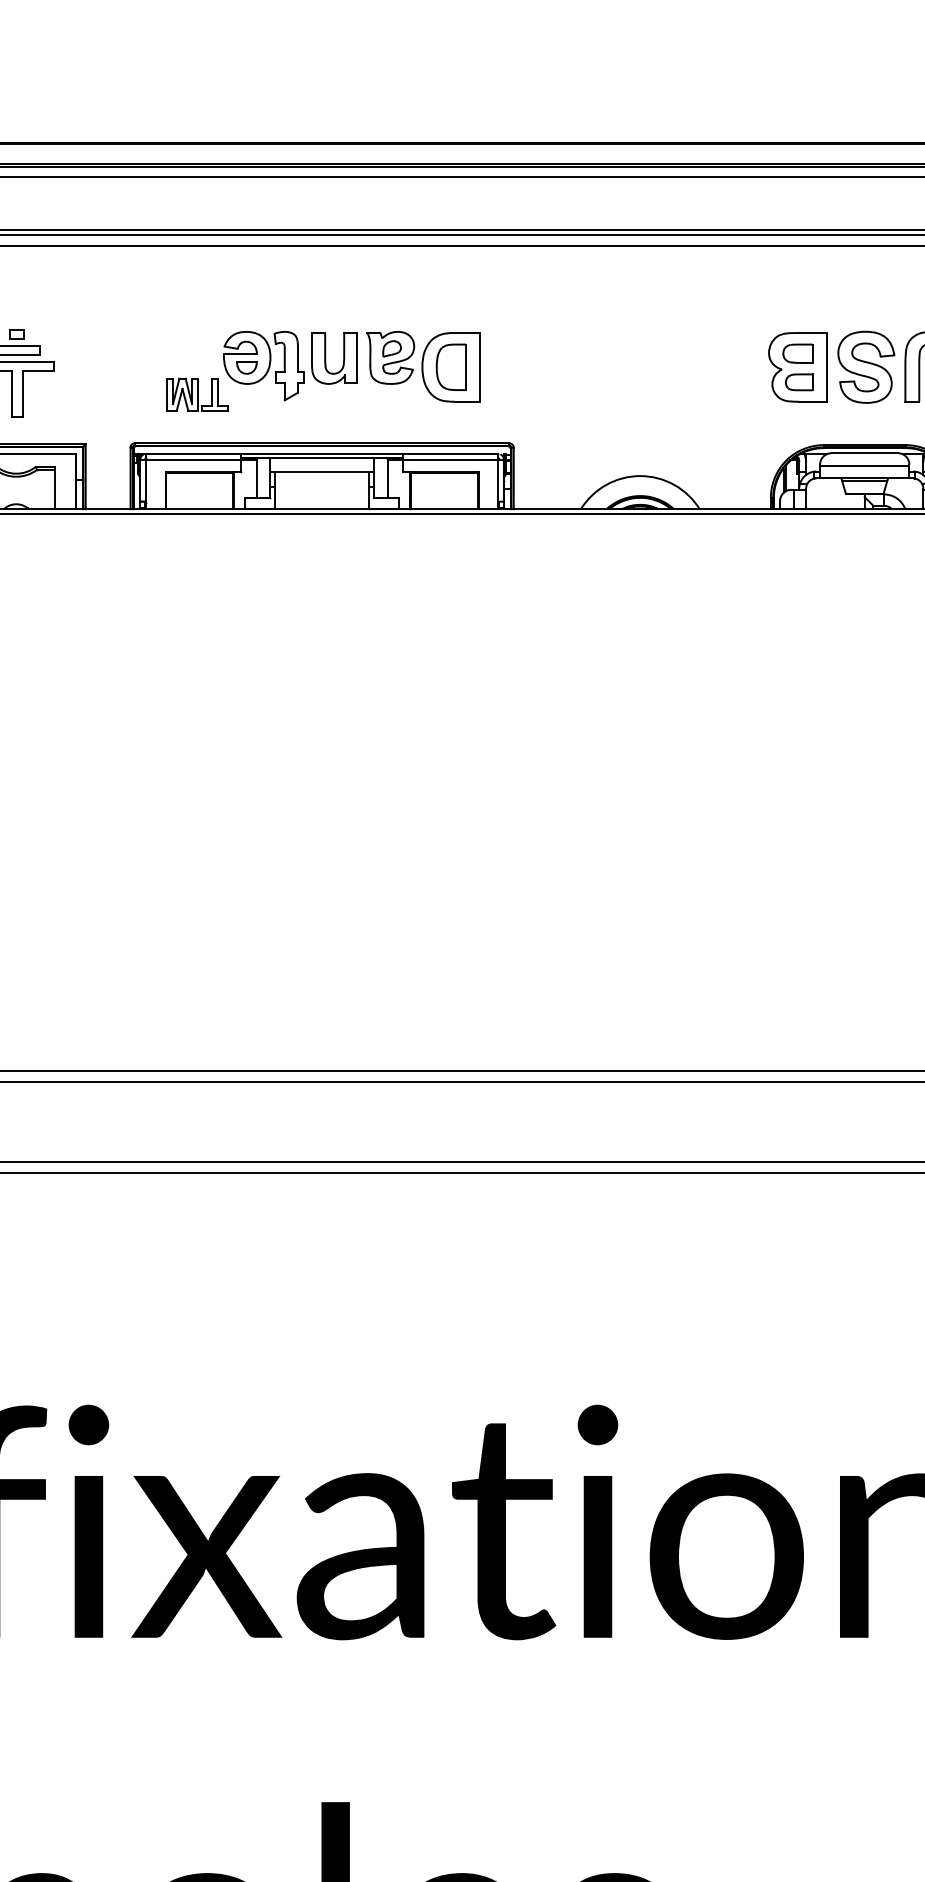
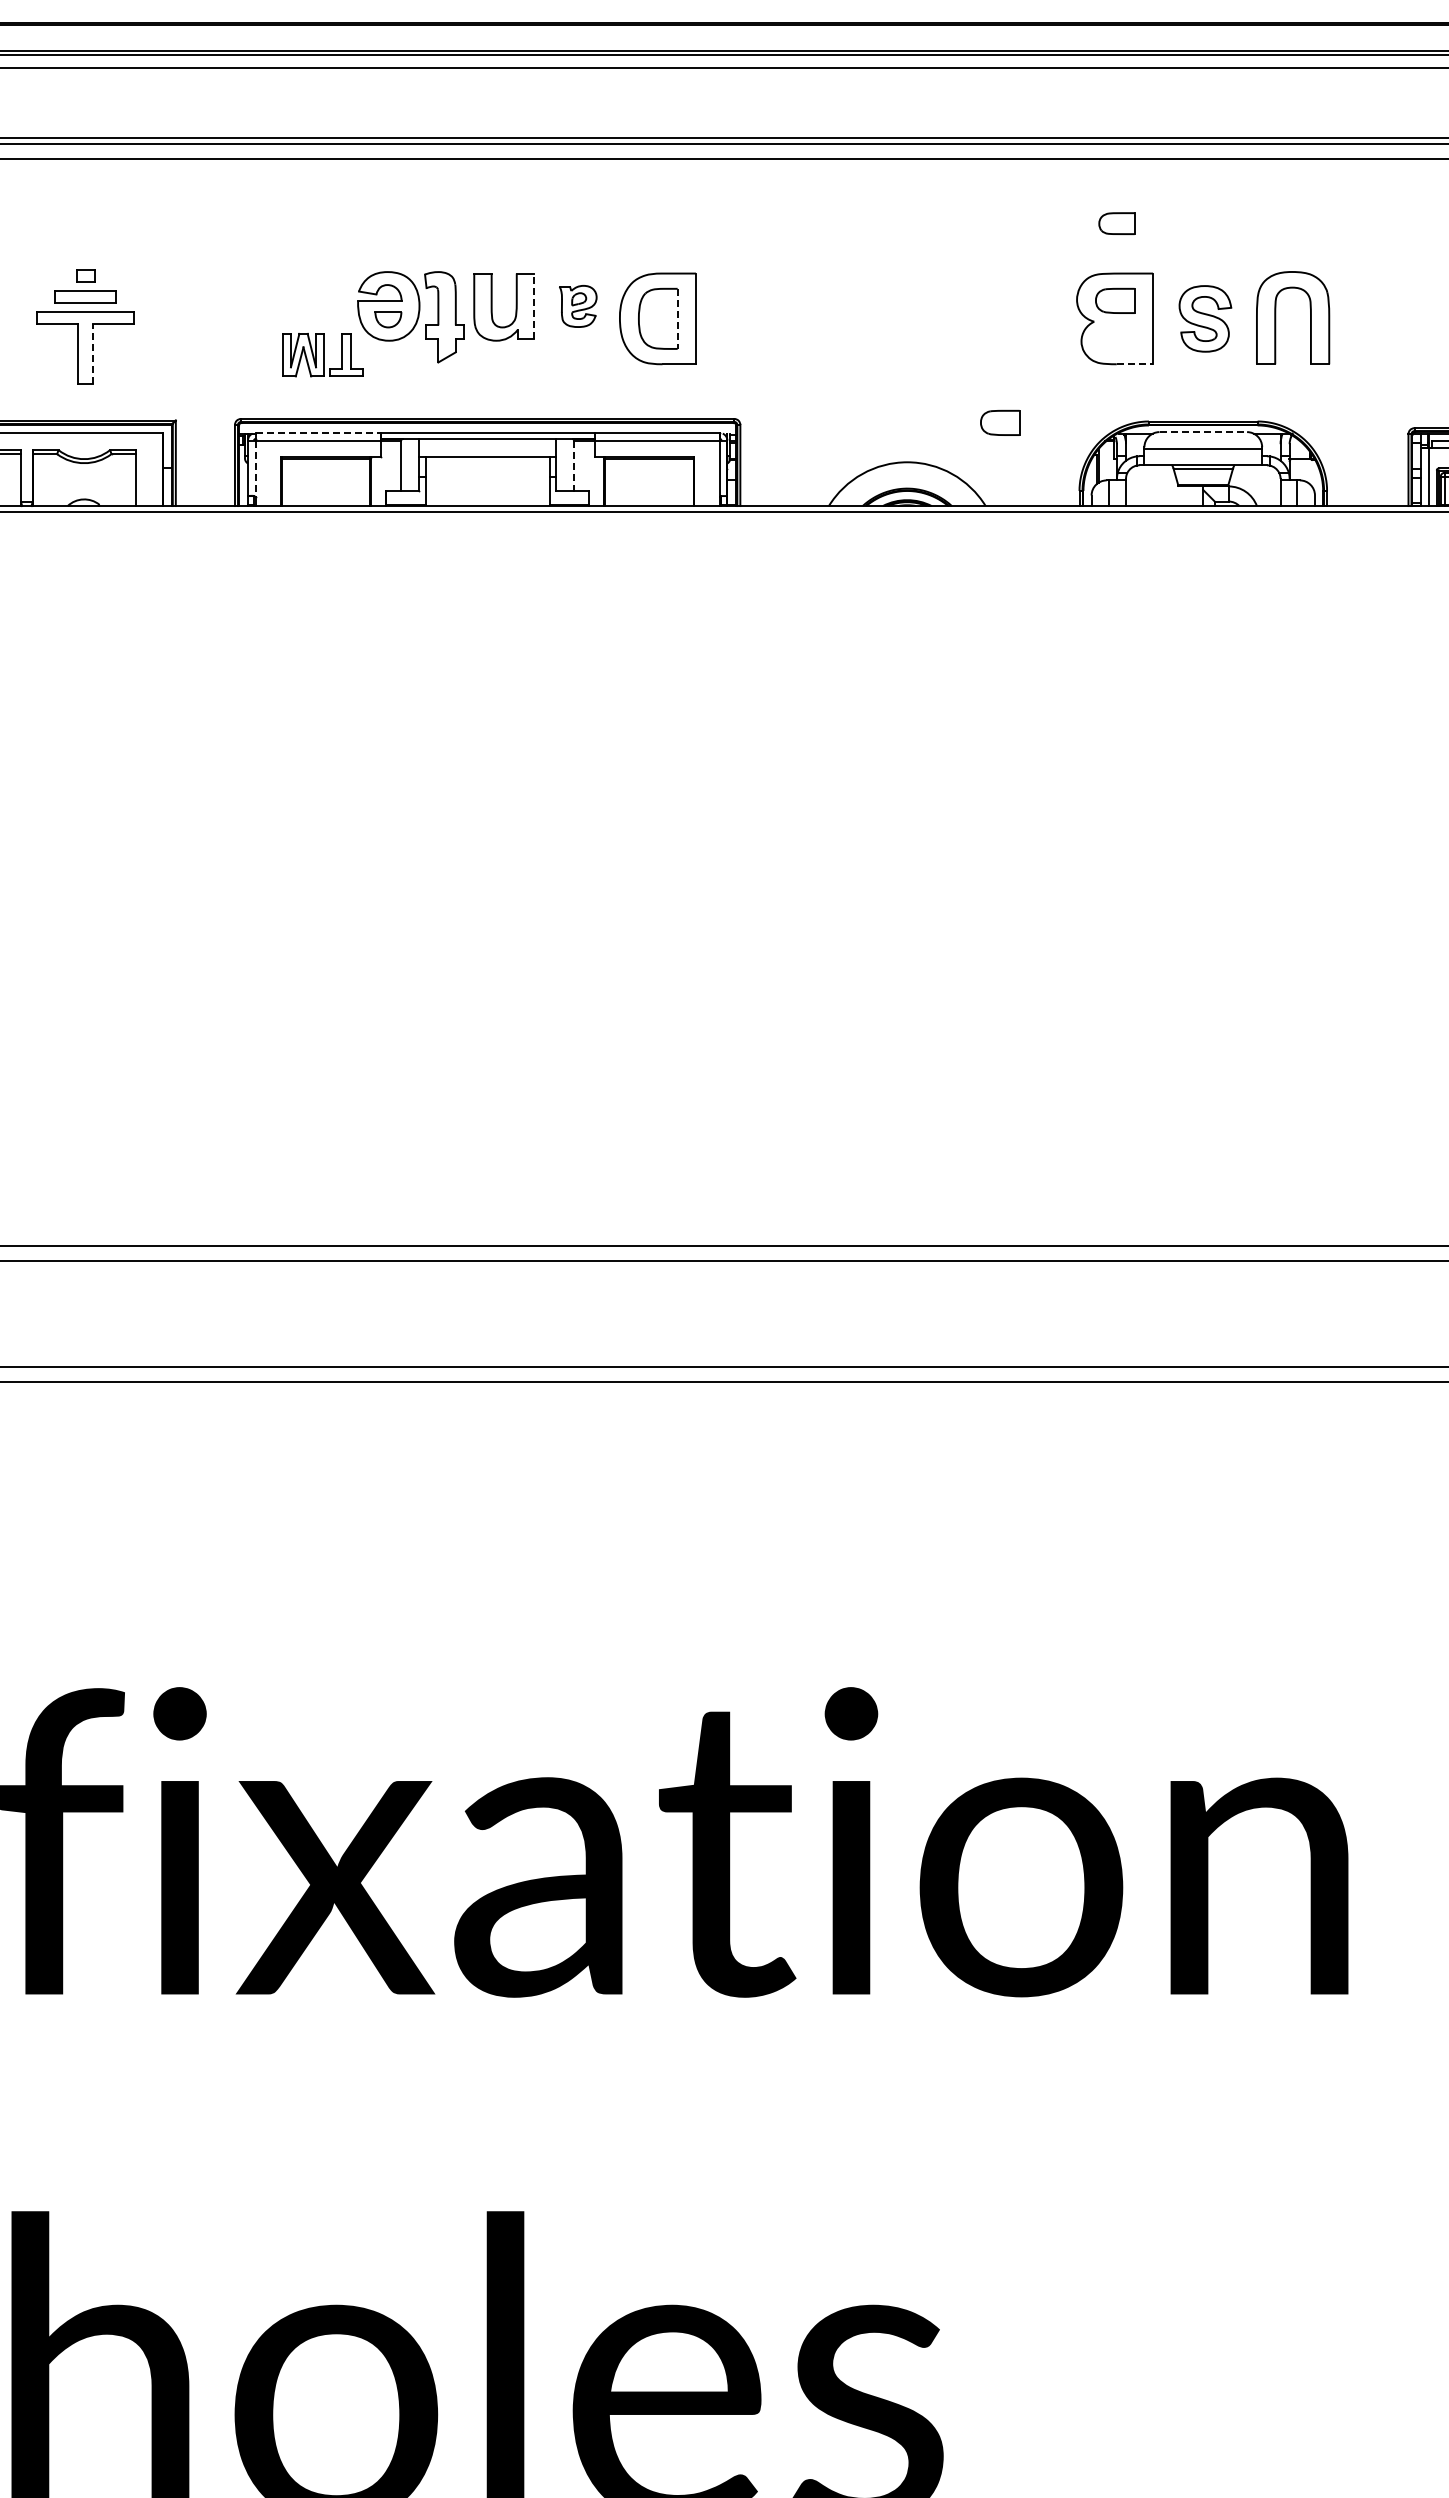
line: (357, 357) -> (534, 306), solid -> dashed
part: (390, 357) -> (577, 306), size x0.6
line: (466, 367) -> (677, 319), solid -> dashed
part: (866, 367) -> (1205, 318), size x0.7
part: (798, 382) -> (1116, 223), moved
line: (23, 393) -> (93, 353), solid -> dashed
line: (813, 401) -> (1135, 364), solid -> dashed
part: (710, 445) -> (1000, 422), added
line: (864, 453) -> (1203, 432), solid -> dashed
line: (193, 454) -> (318, 433), solid -> dashed
line: (387, 479) -> (574, 466), solid -> dashed
line: (146, 481) -> (255, 469), solid -> dashed

